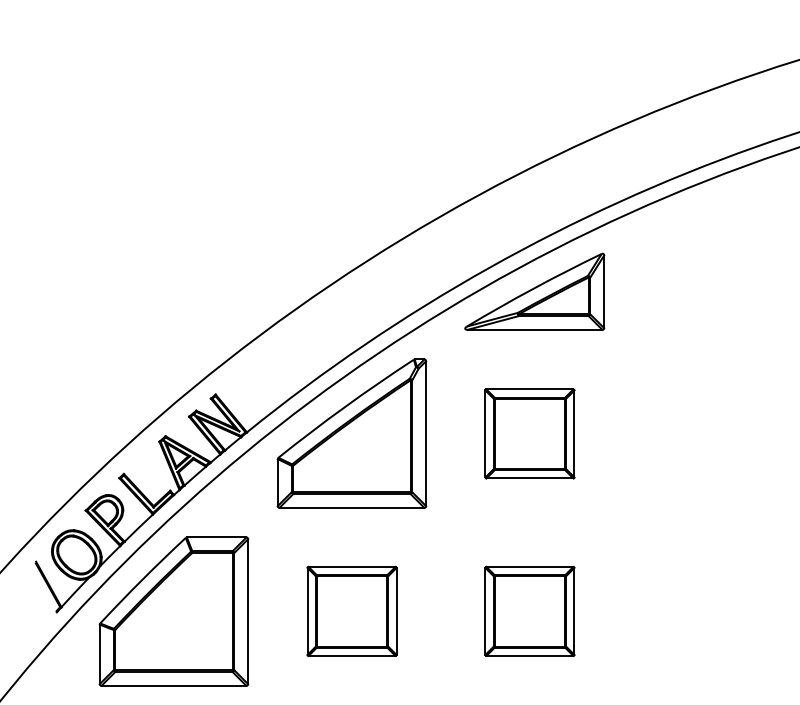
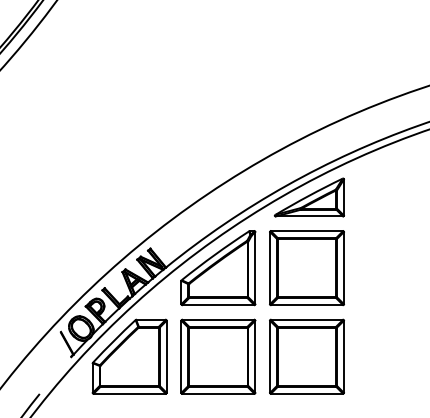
part: (528, 434) -> (306, 268), size x1.67
part: (352, 611) -> (218, 356), size x1.67
part: (528, 611) -> (306, 356), size x1.67

